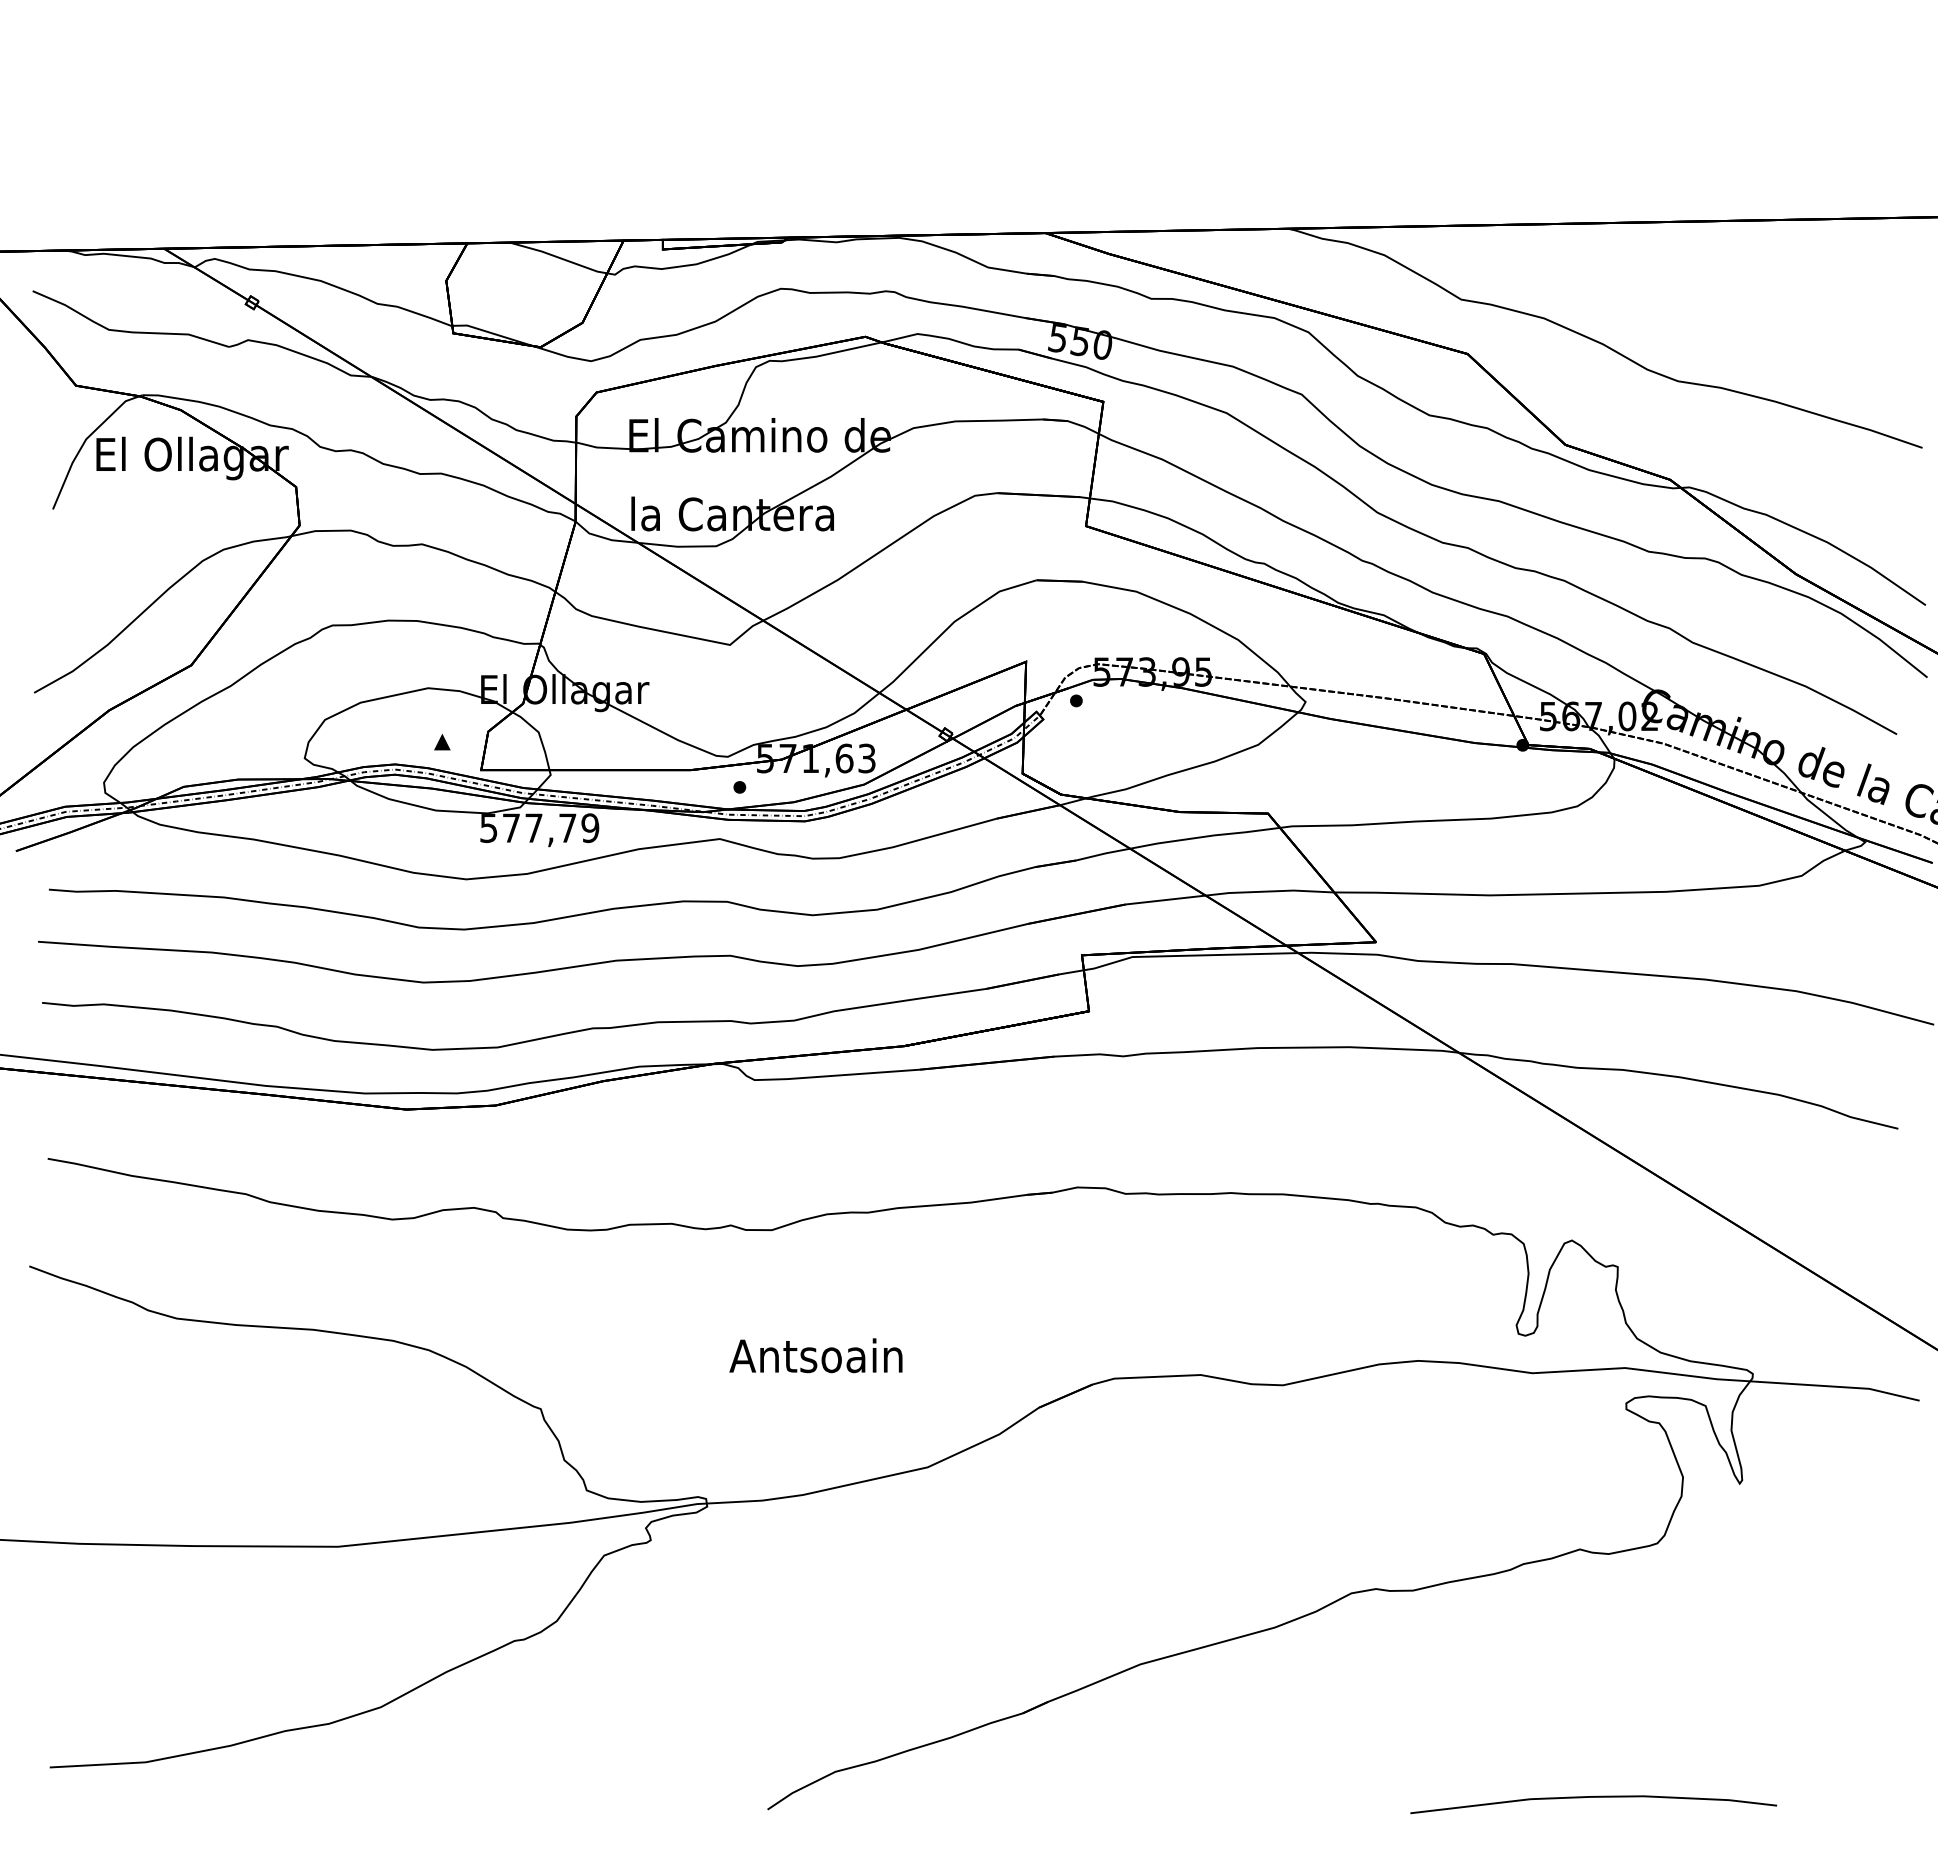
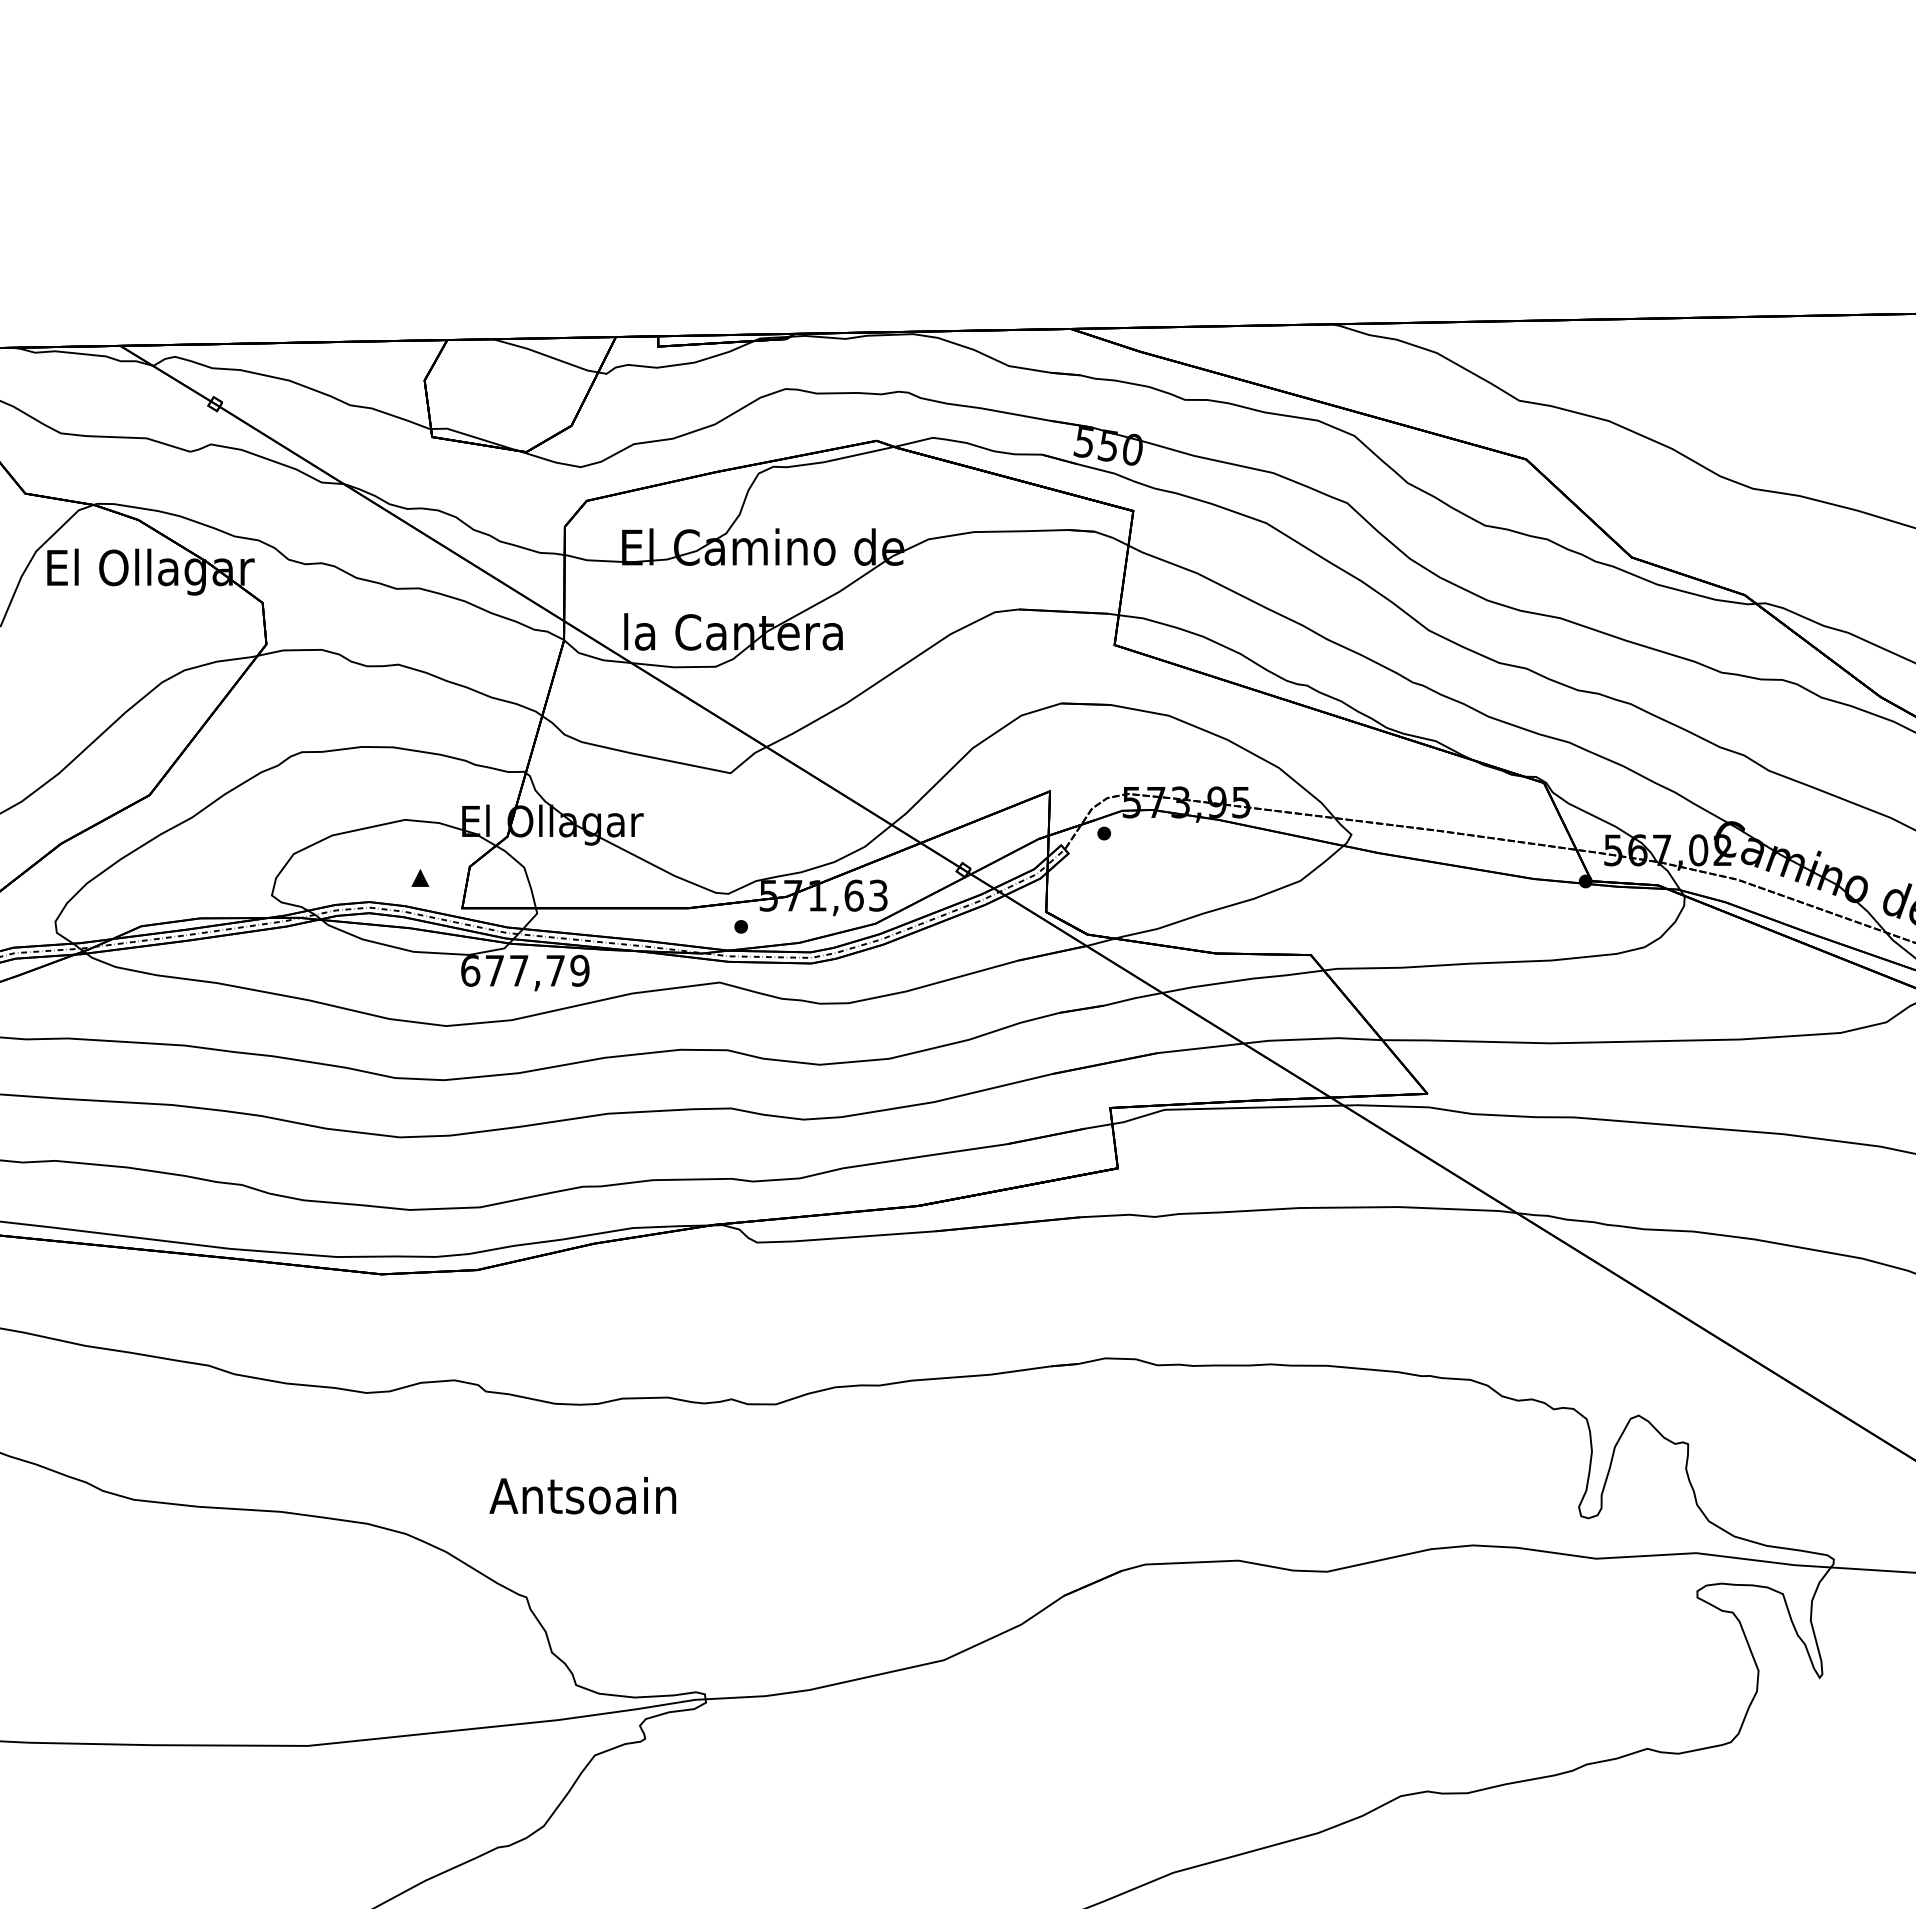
text: (488, 828) -> (470, 971), 577,79 -> 677,79
text: (815, 1355) -> (582, 1495), moved

